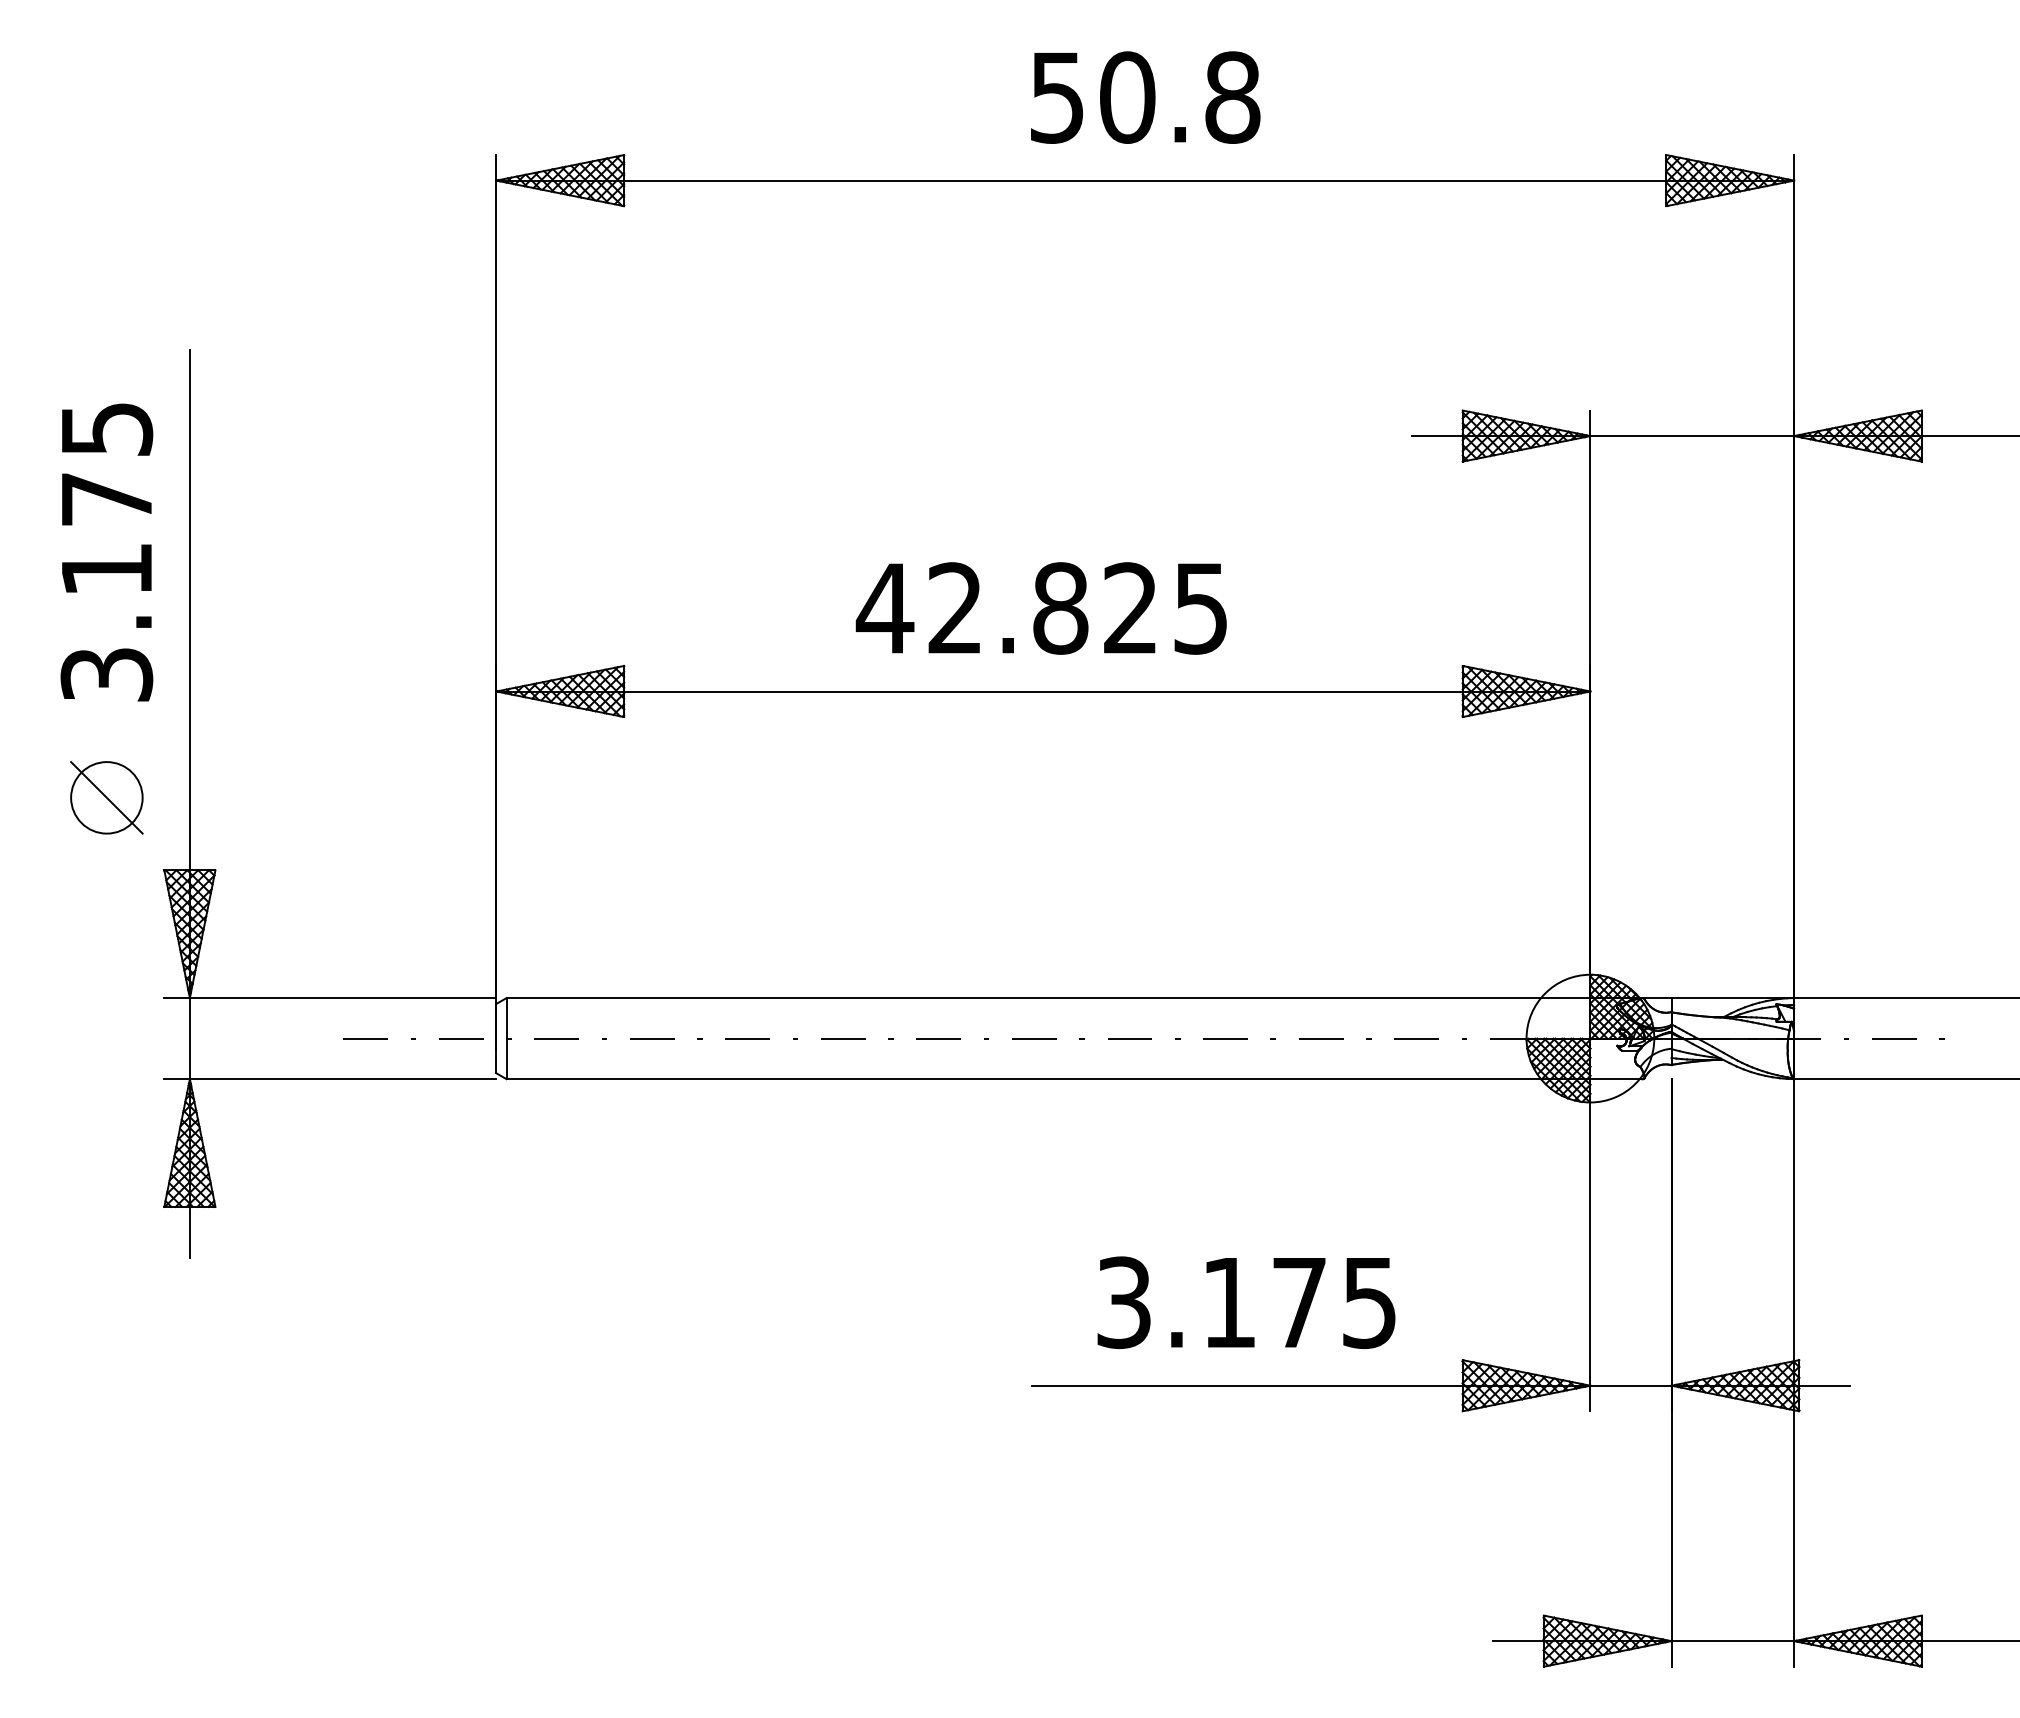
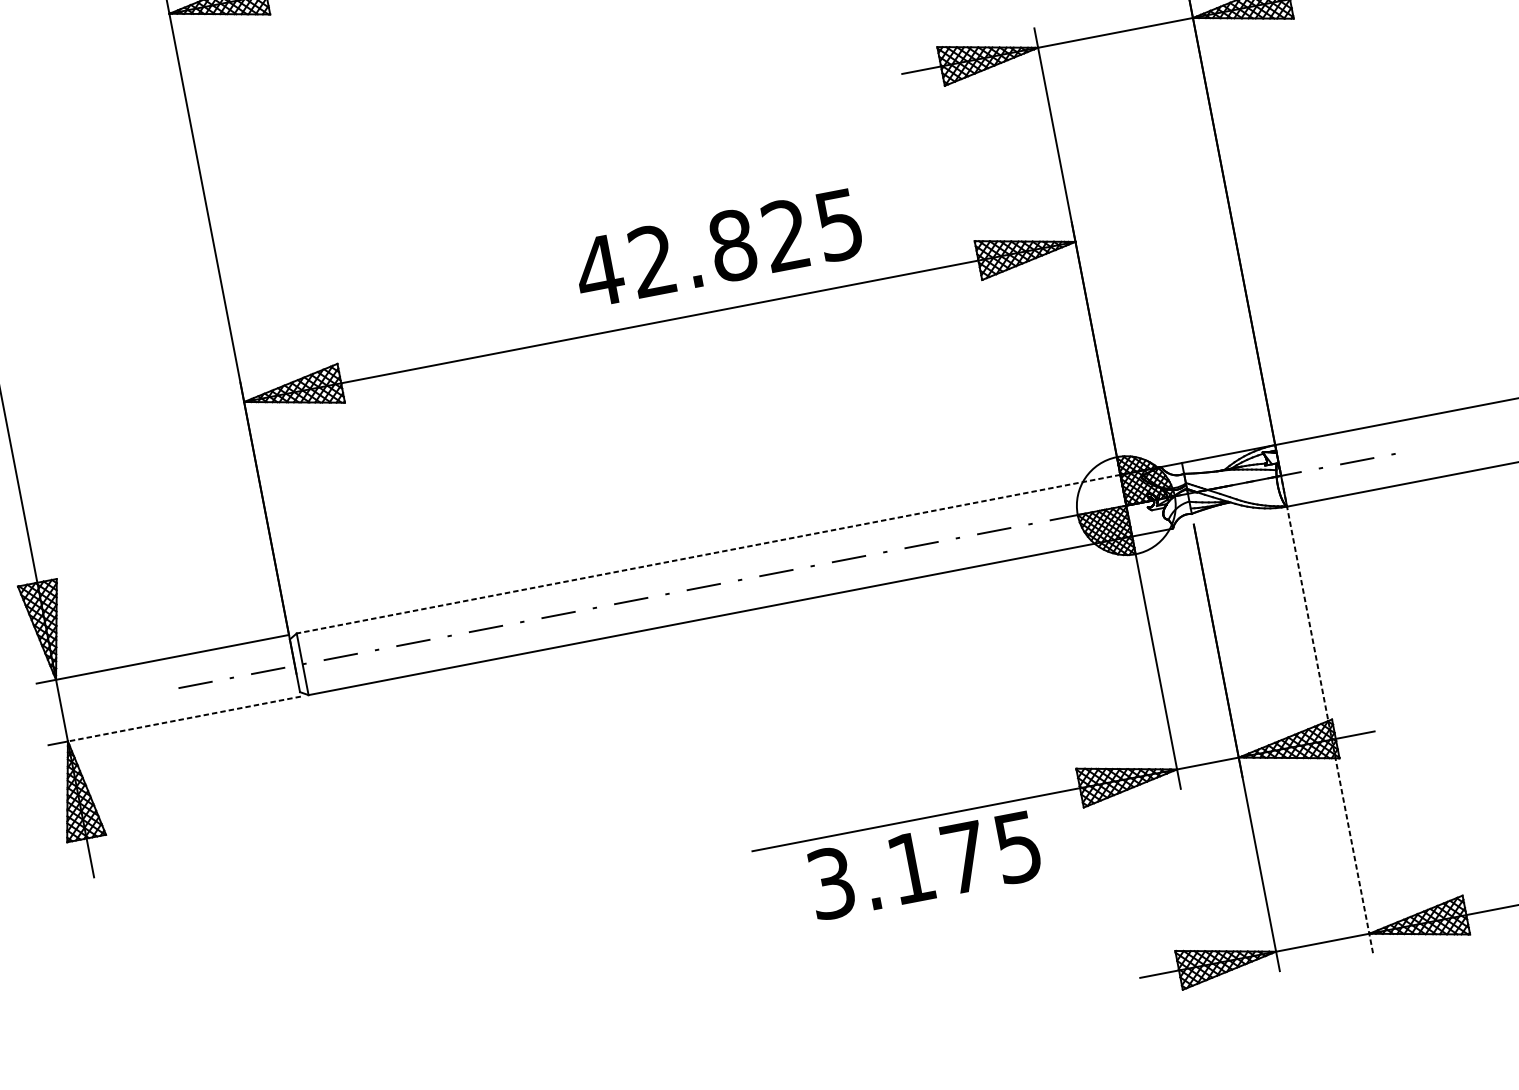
text: (1040, 608) -> (717, 248), moved
line: (1048, 998) -> (708, 554), solid -> dashed
line: (342, 1079) -> (183, 719), solid -> dashed
text: (1246, 1302) -> (924, 865), moved
line: (1794, 1352) -> (1327, 714), solid -> dashed

